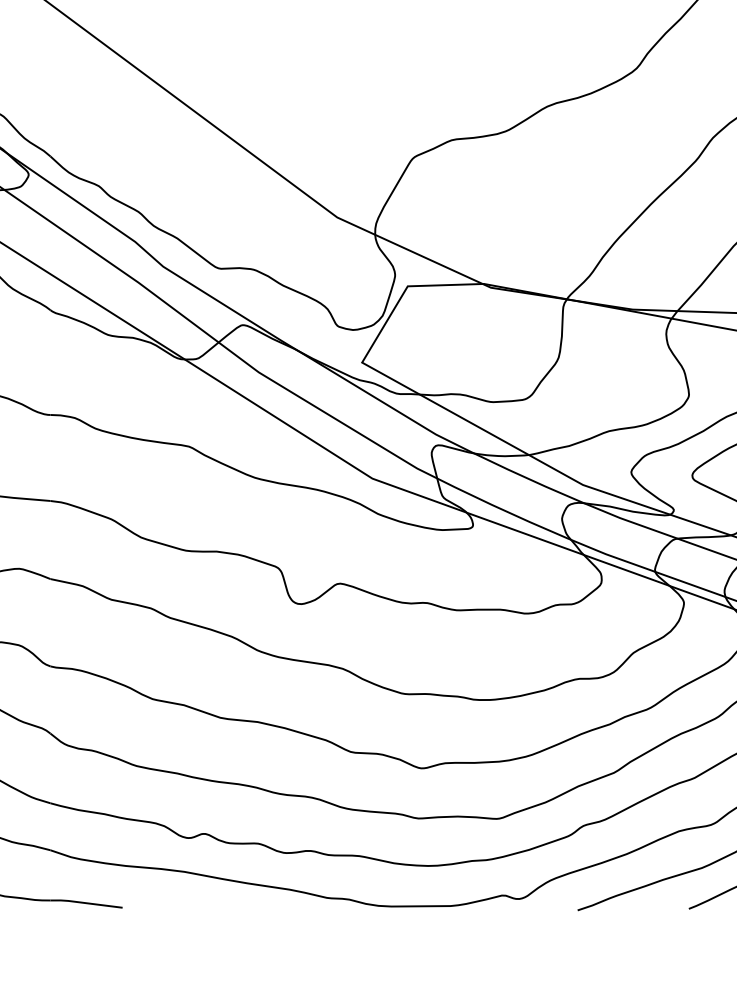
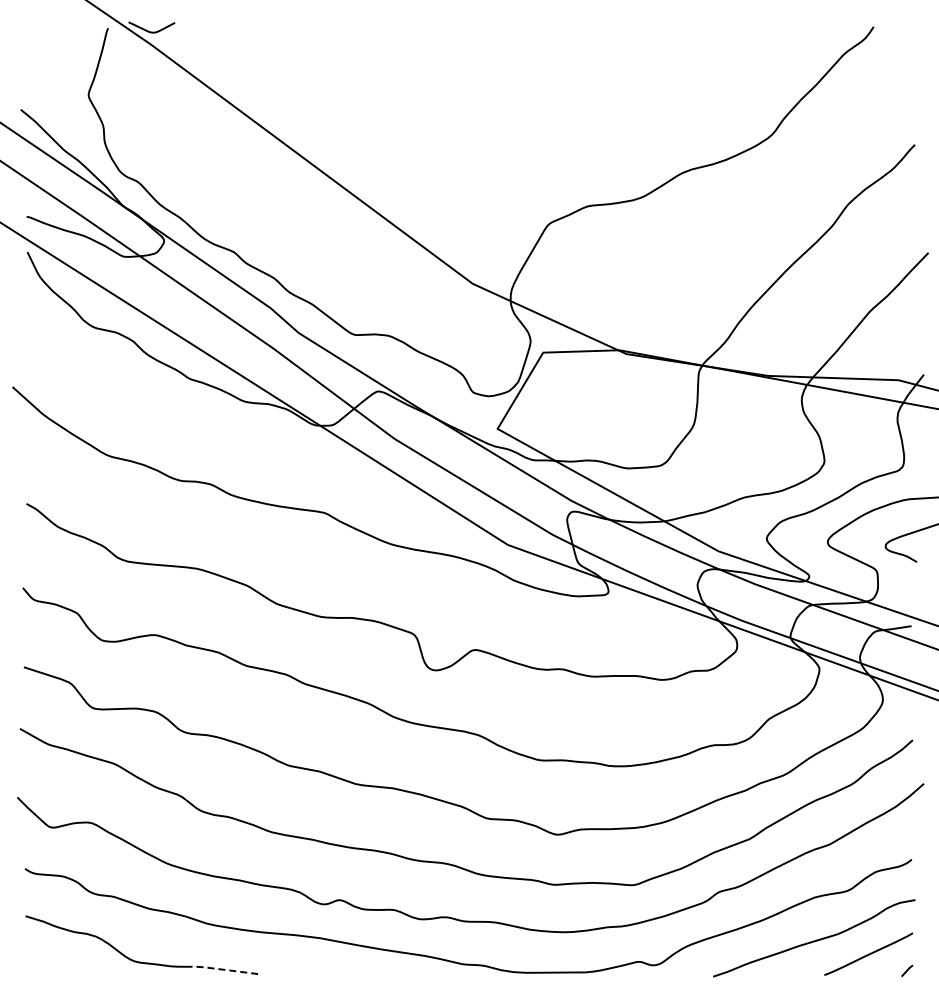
line: (85, 903) -> (220, 969), solid -> dashed

